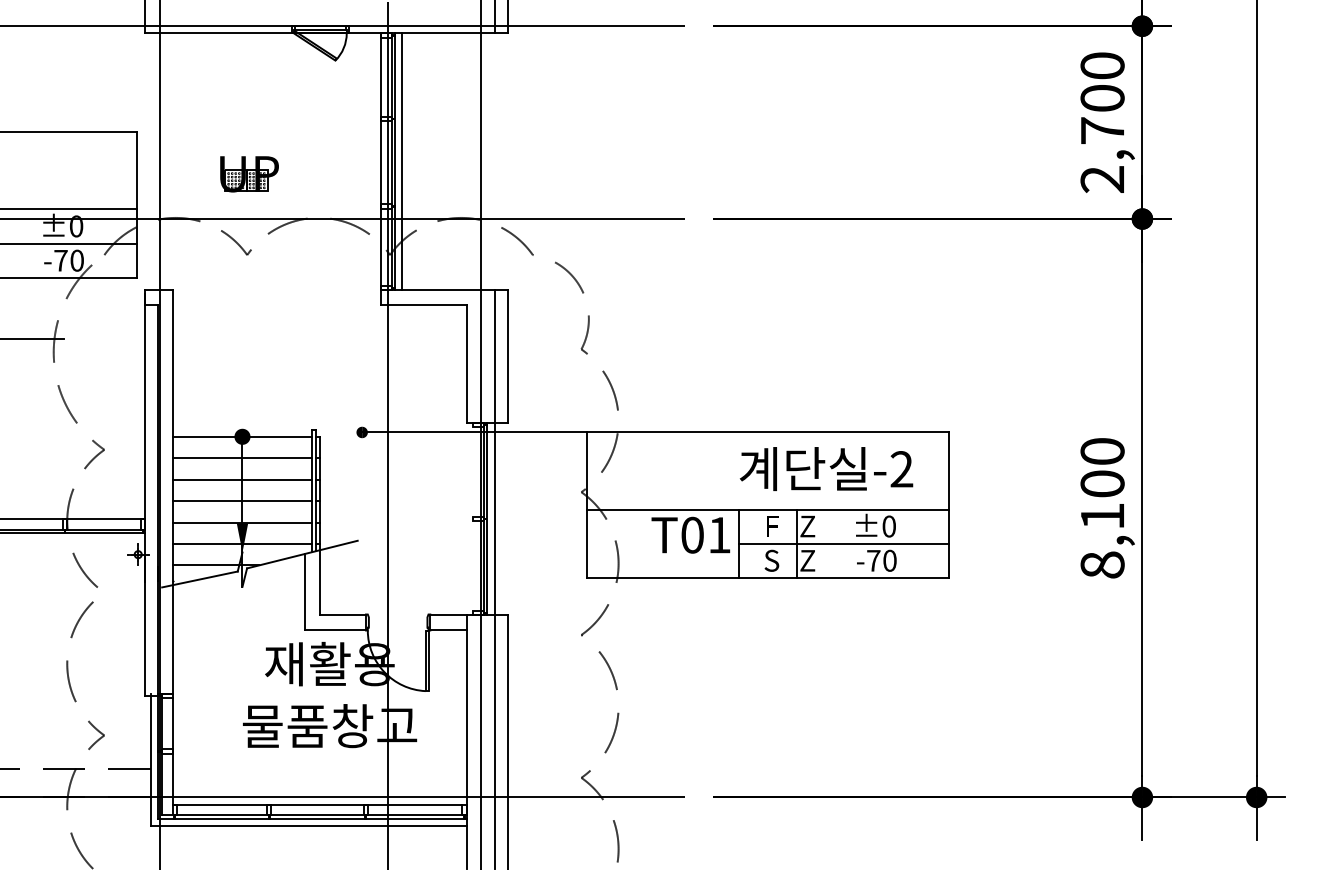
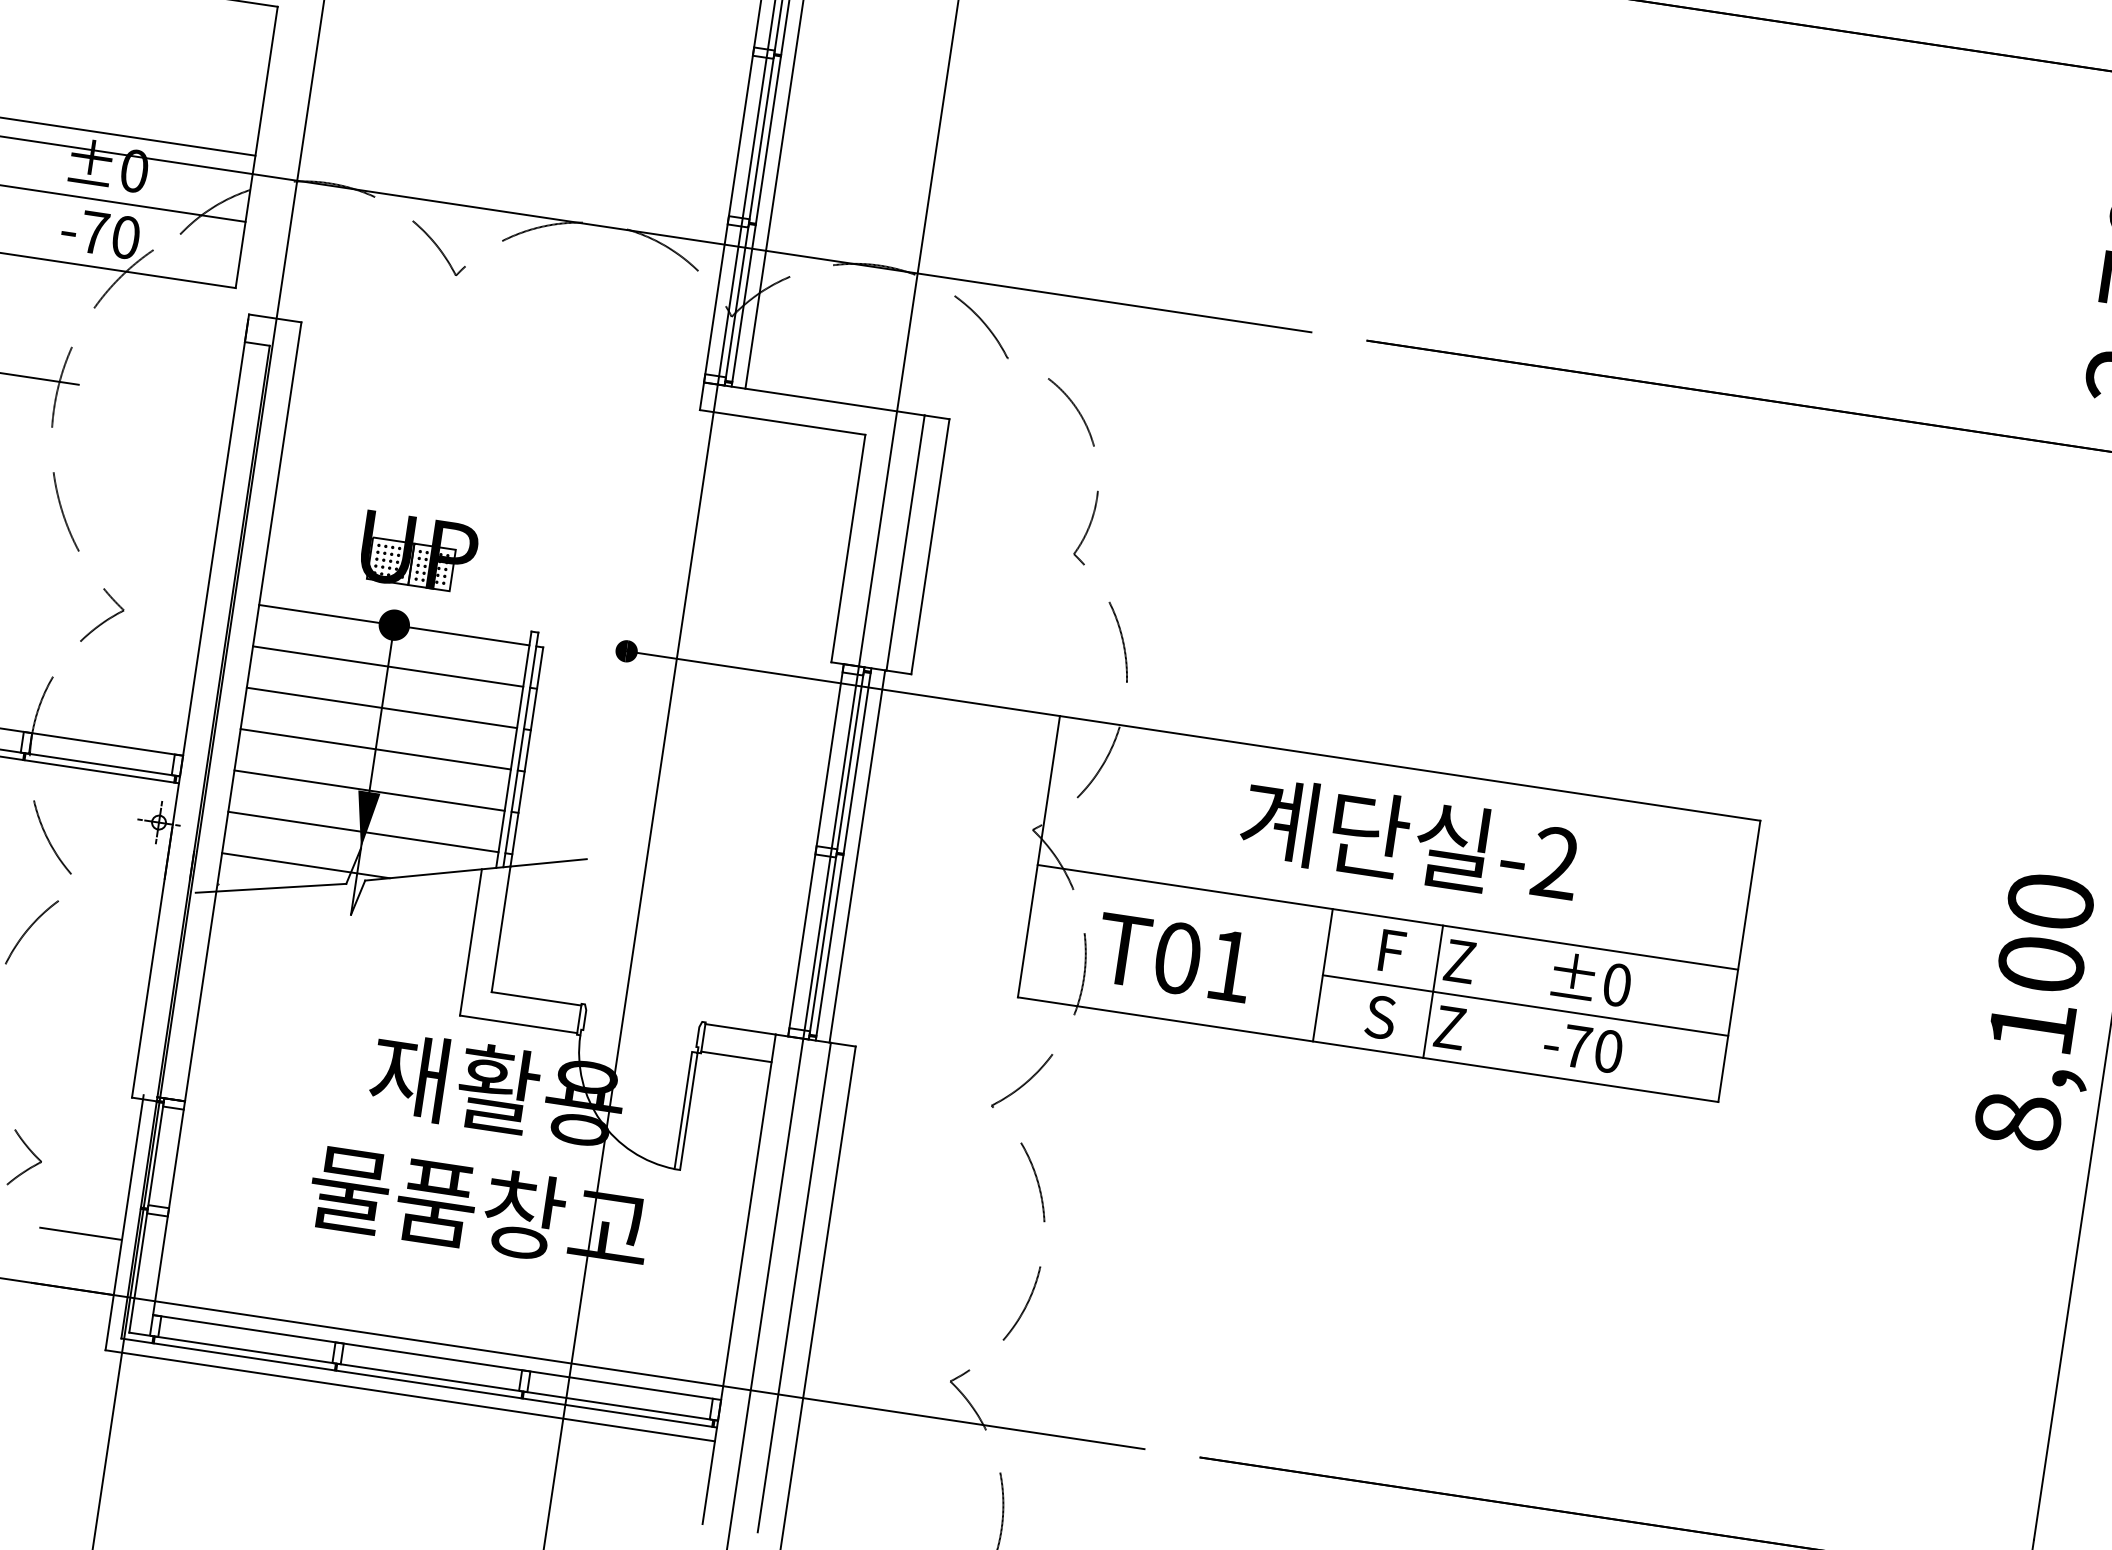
part: (249, 174) -> (418, 553), moved
text: (826, 468) -> (1410, 839), moved
line: (473, 518) -> (816, 849), added
text: (690, 534) -> (1173, 956), moved

